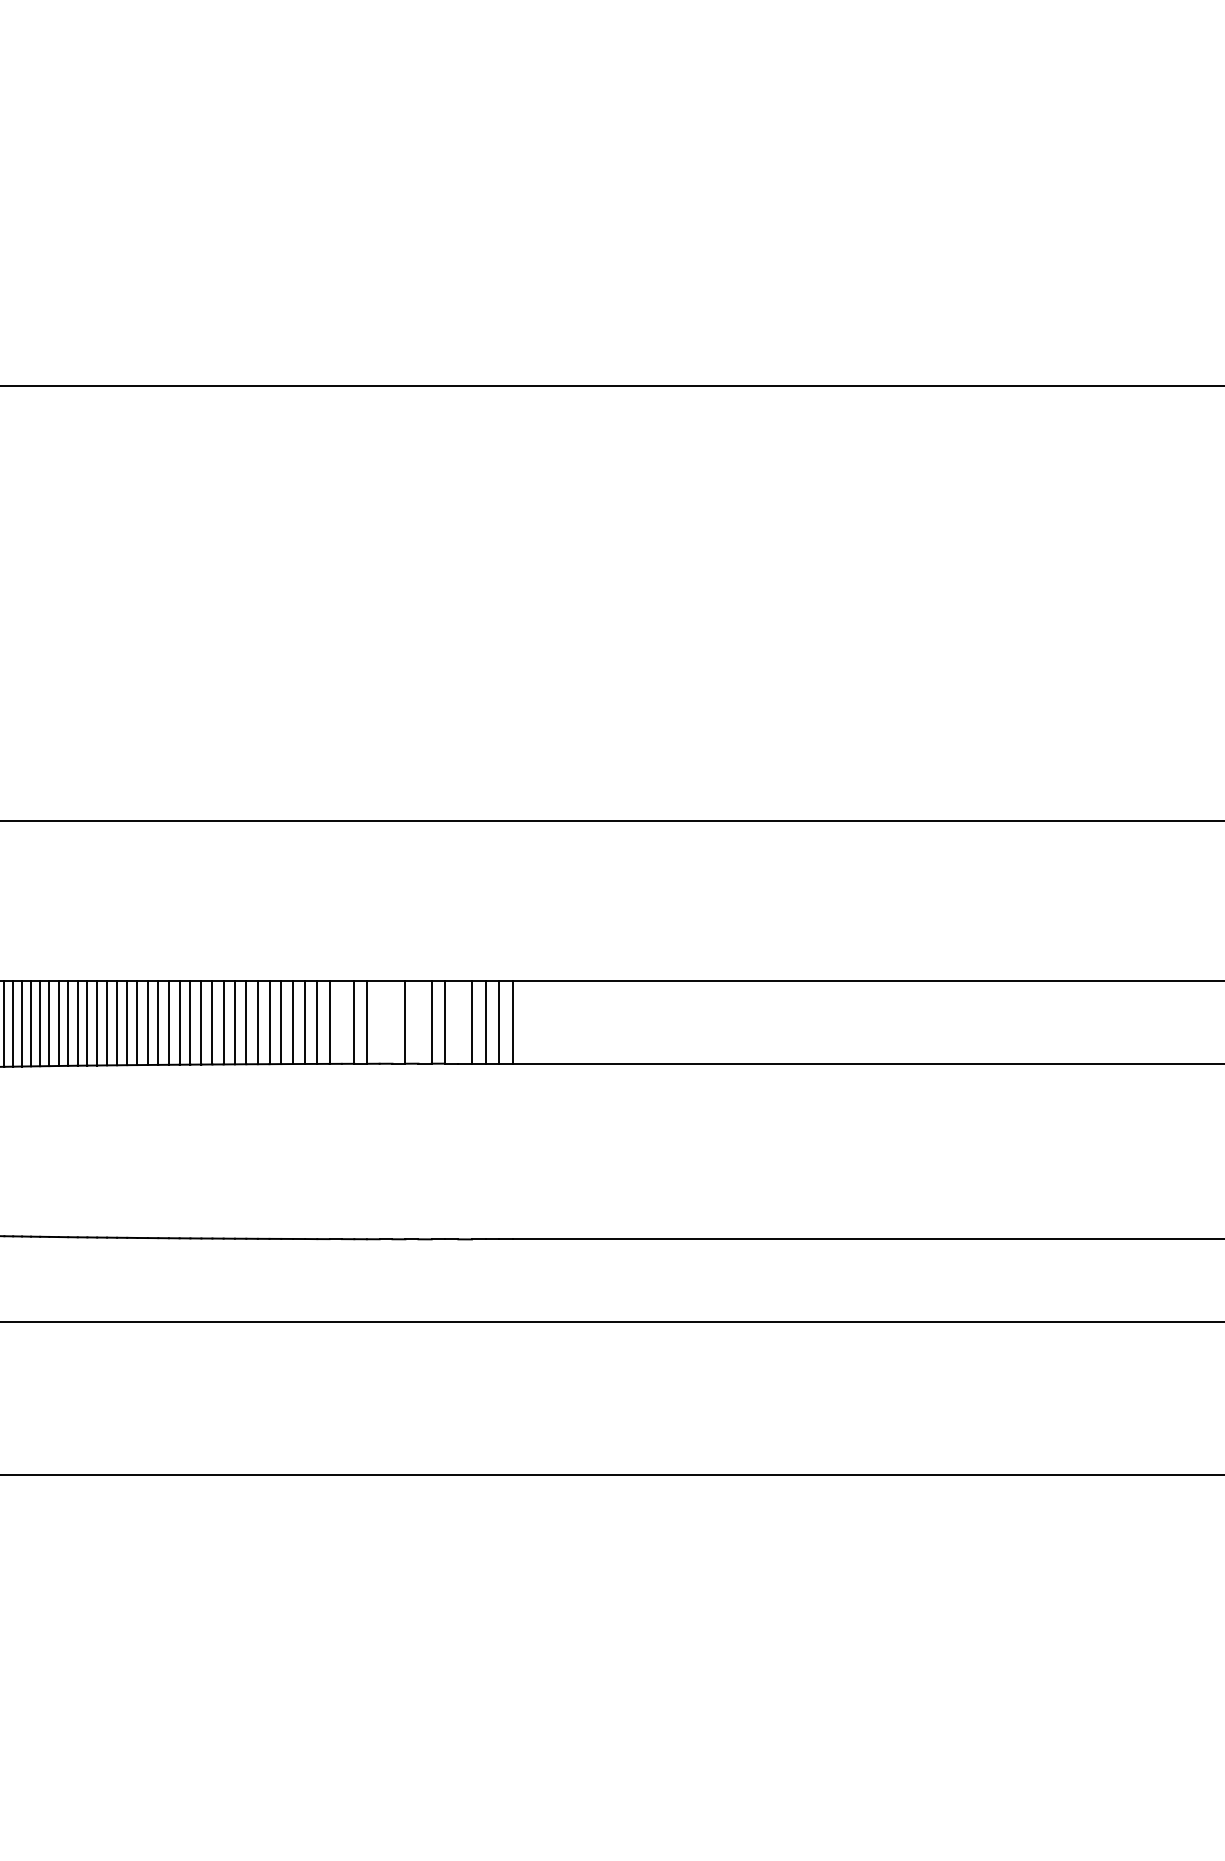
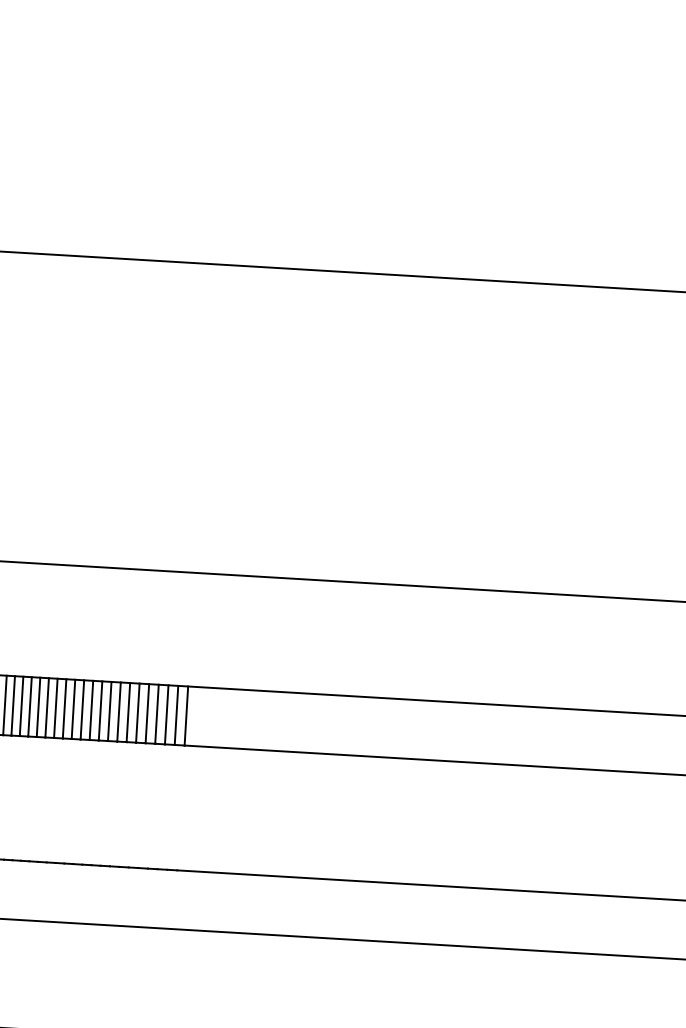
line: (341, 1021) -> (64, 708), added
line: (379, 1021) -> (91, 709), added
line: (392, 1021) -> (100, 710), added
line: (418, 1021) -> (119, 711), added
line: (458, 1021) -> (147, 713), added

